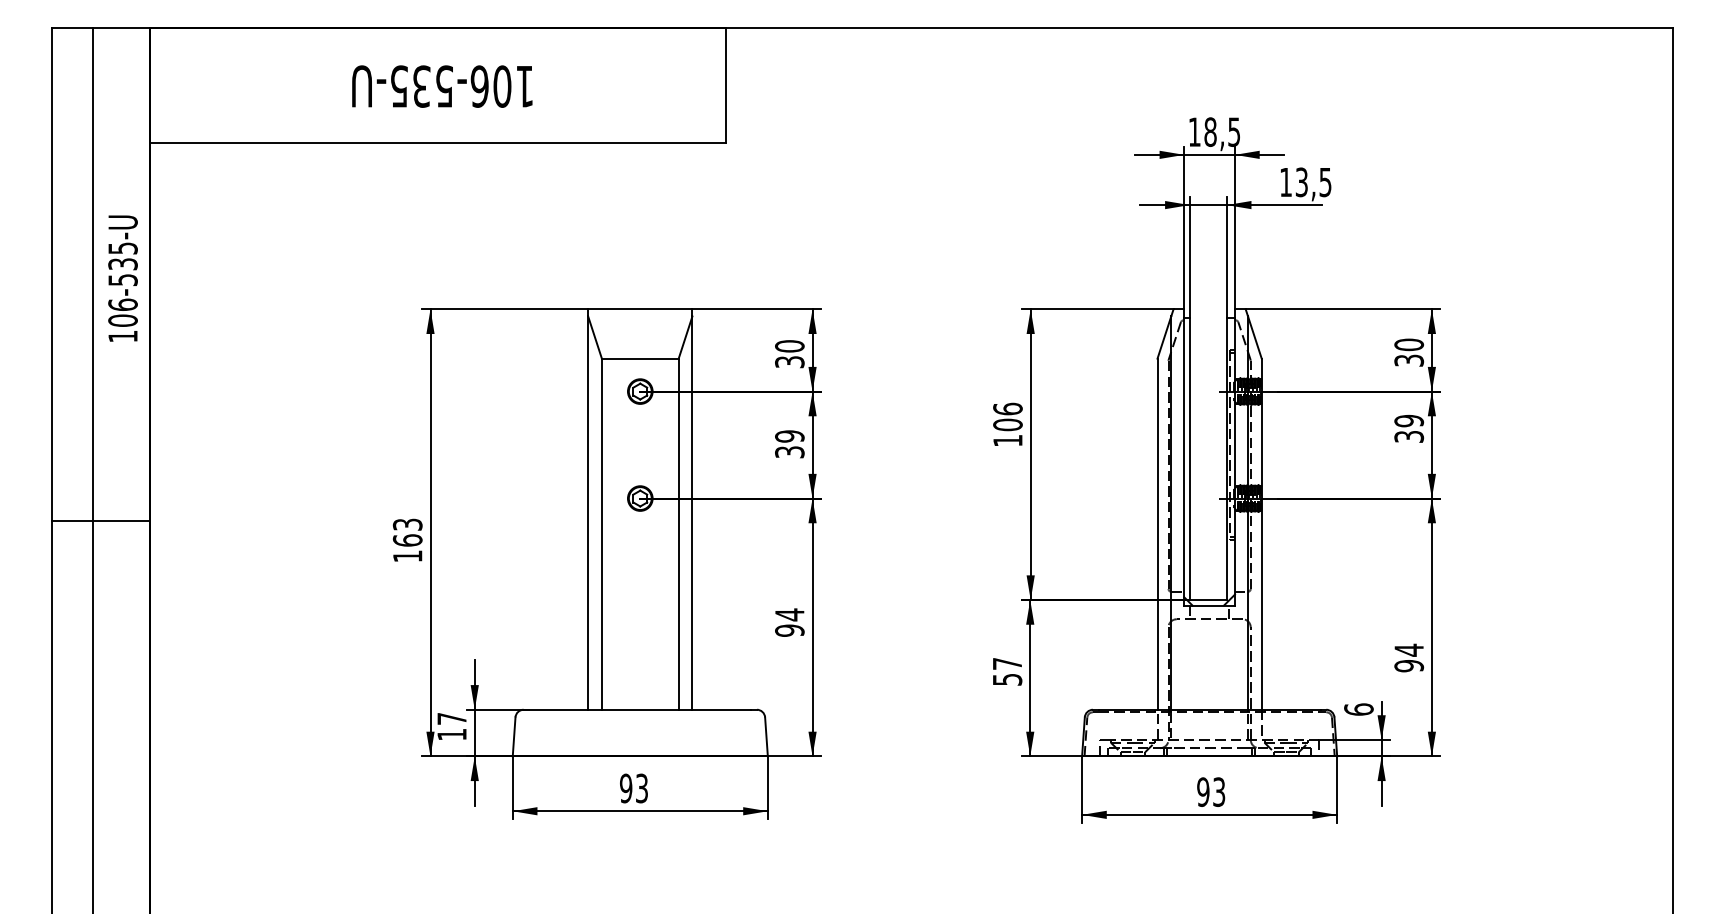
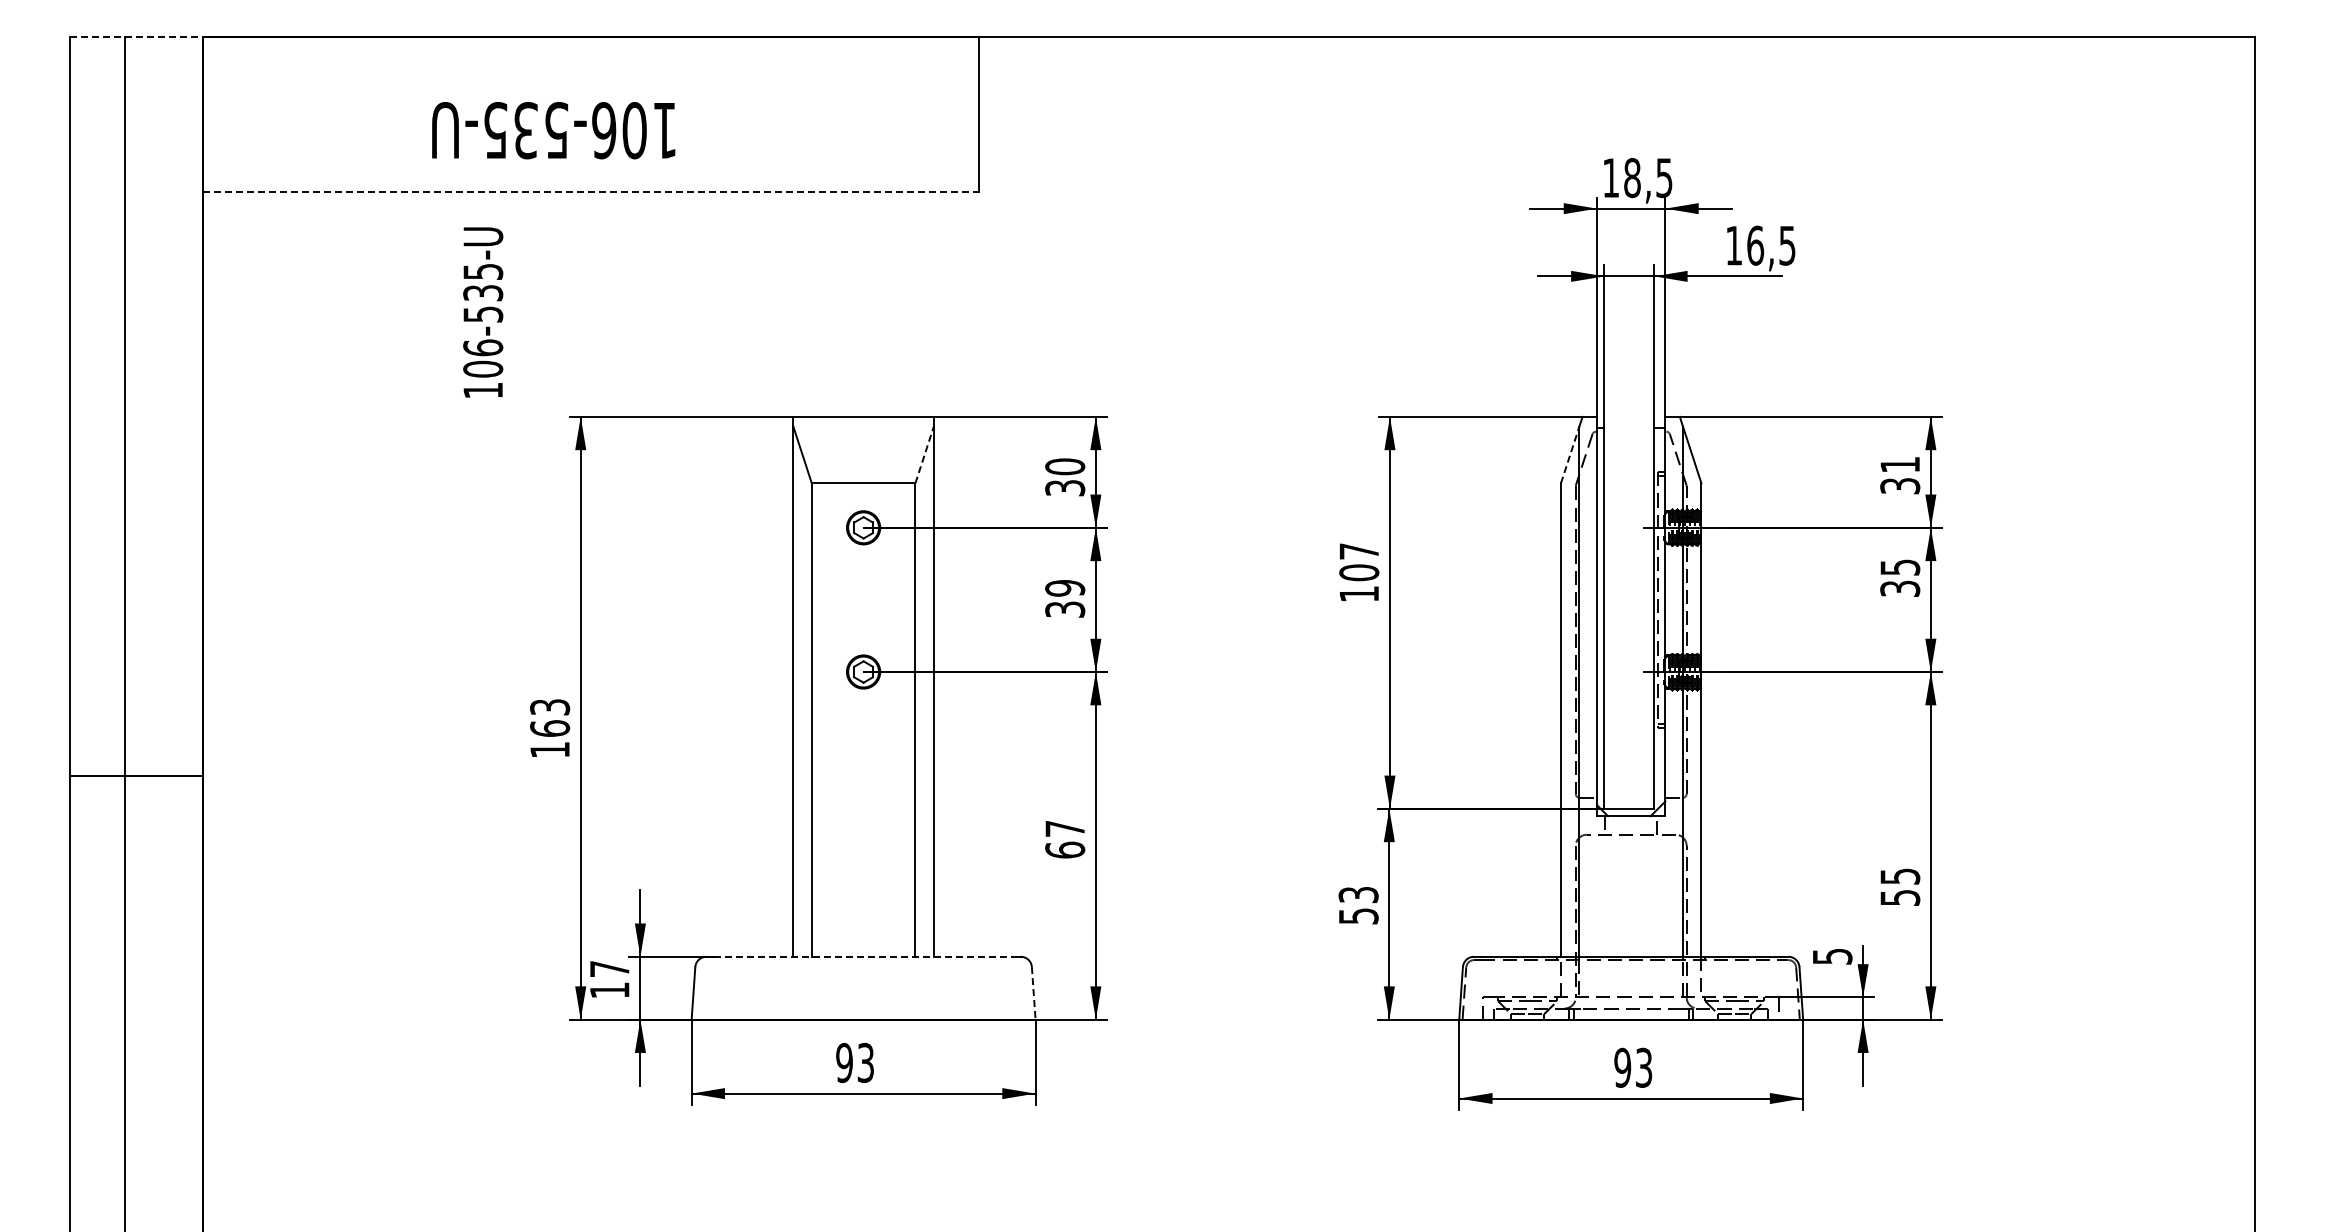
line: (101, 27) -> (136, 37), solid -> dashed
text: (442, 86) -> (553, 130), moved
line: (438, 142) -> (591, 192), solid -> dashed
text: (1301, 182) -> (1755, 245), 13,5 -> 16,5
text: (123, 278) -> (483, 312), moved
line: (685, 337) -> (924, 454), solid -> dashed
line: (1164, 337) -> (1570, 454), solid -> dashed
text: (1409, 344) -> (1900, 464), 30 -> 31
text: (1008, 409) -> (1359, 551), 106 -> 107
text: (1409, 421) -> (1900, 567), 39 -> 35
line: (100, 521) -> (135, 775), moved
text: (790, 622) -> (1065, 839), 94 -> 67
text: (1409, 657) -> (1900, 886), 94 -> 55
text: (1007, 664) -> (1358, 895), 57 -> 53
line: (640, 709) -> (863, 956), solid -> dashed
text: (1358, 709) -> (1832, 956), 6 -> 5
line: (766, 736) -> (1033, 993), solid -> dashed

